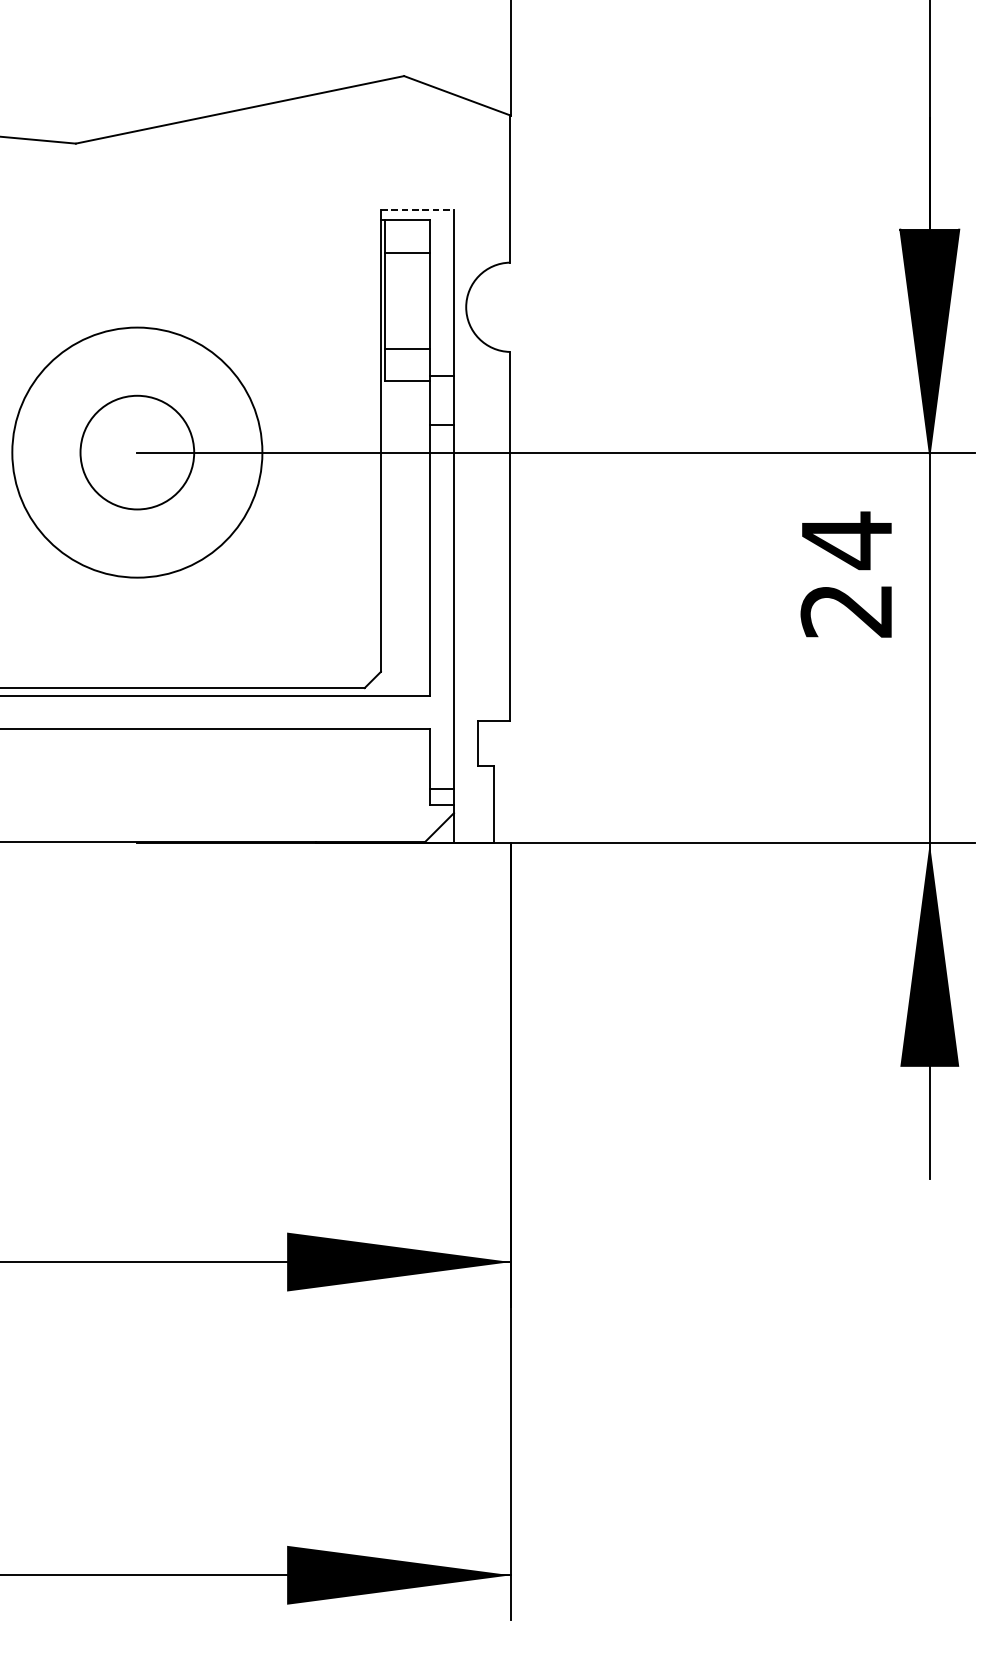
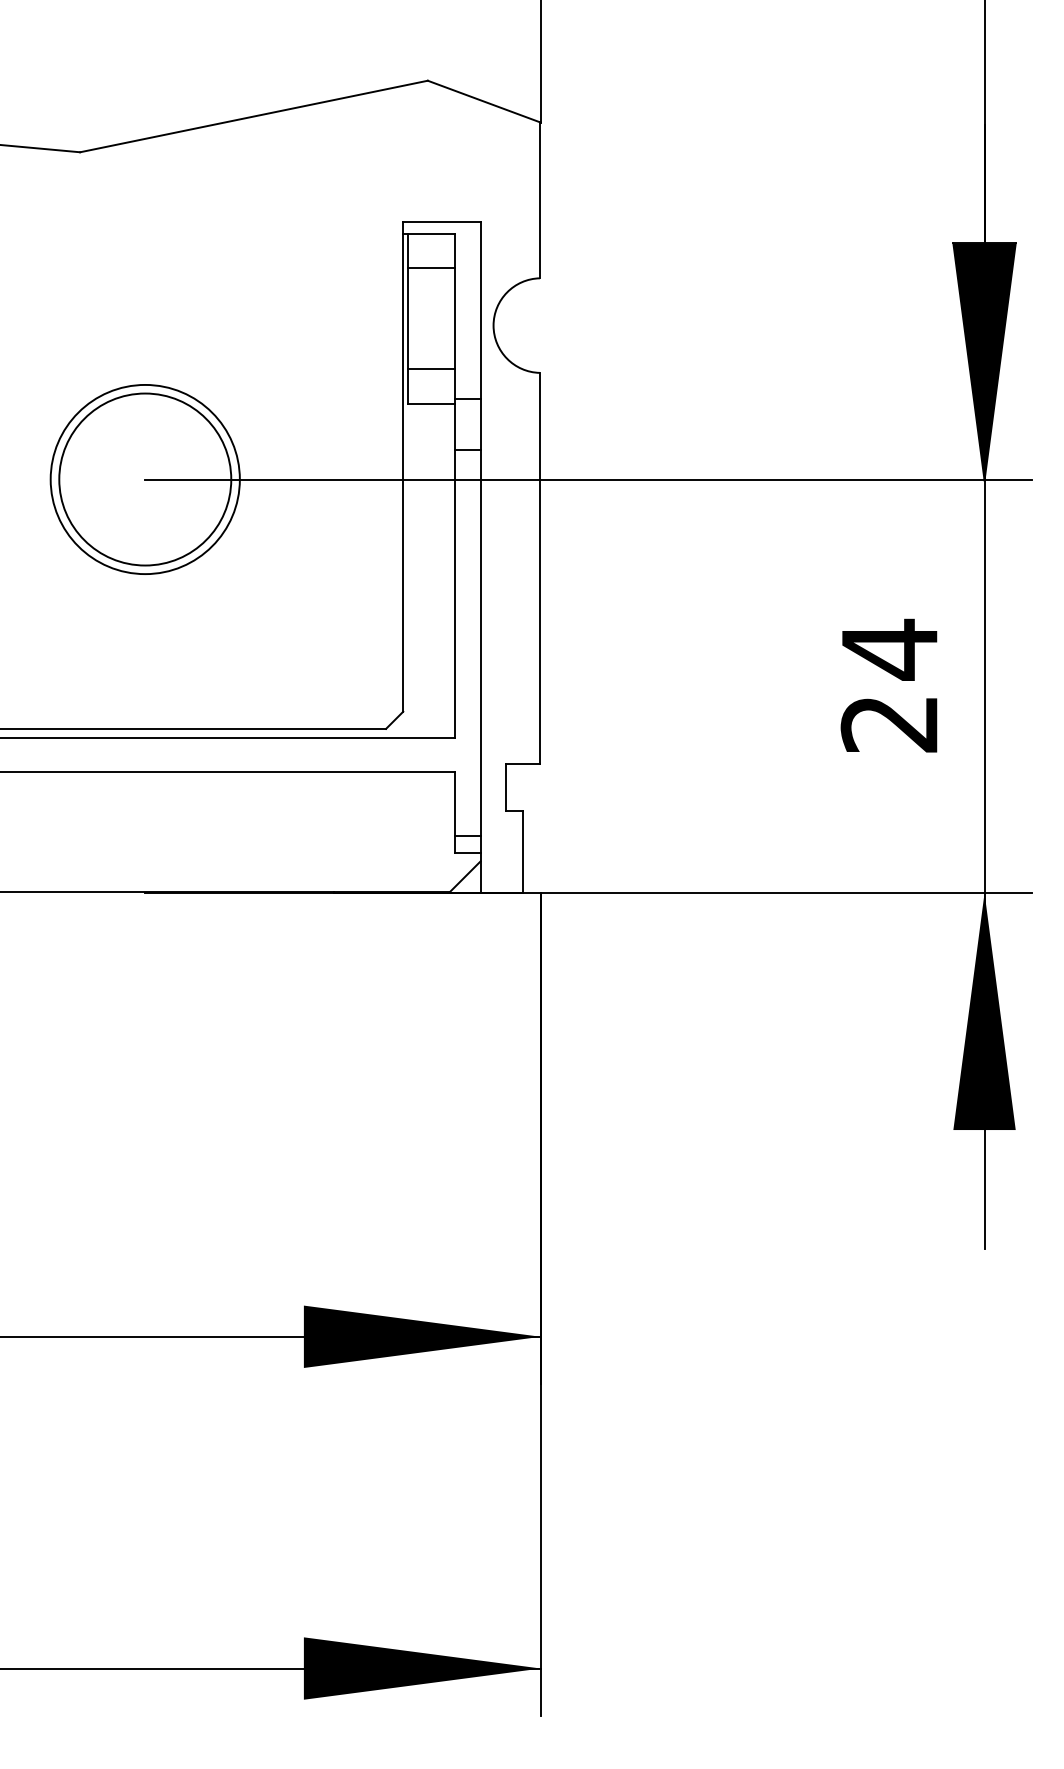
line: (417, 209) -> (441, 222), dashed -> solid
circle: (136, 452) -> (144, 479), size x0.71
circle: (137, 452) -> (145, 479), size x1.43
text: (845, 574) -> (888, 685), moved

